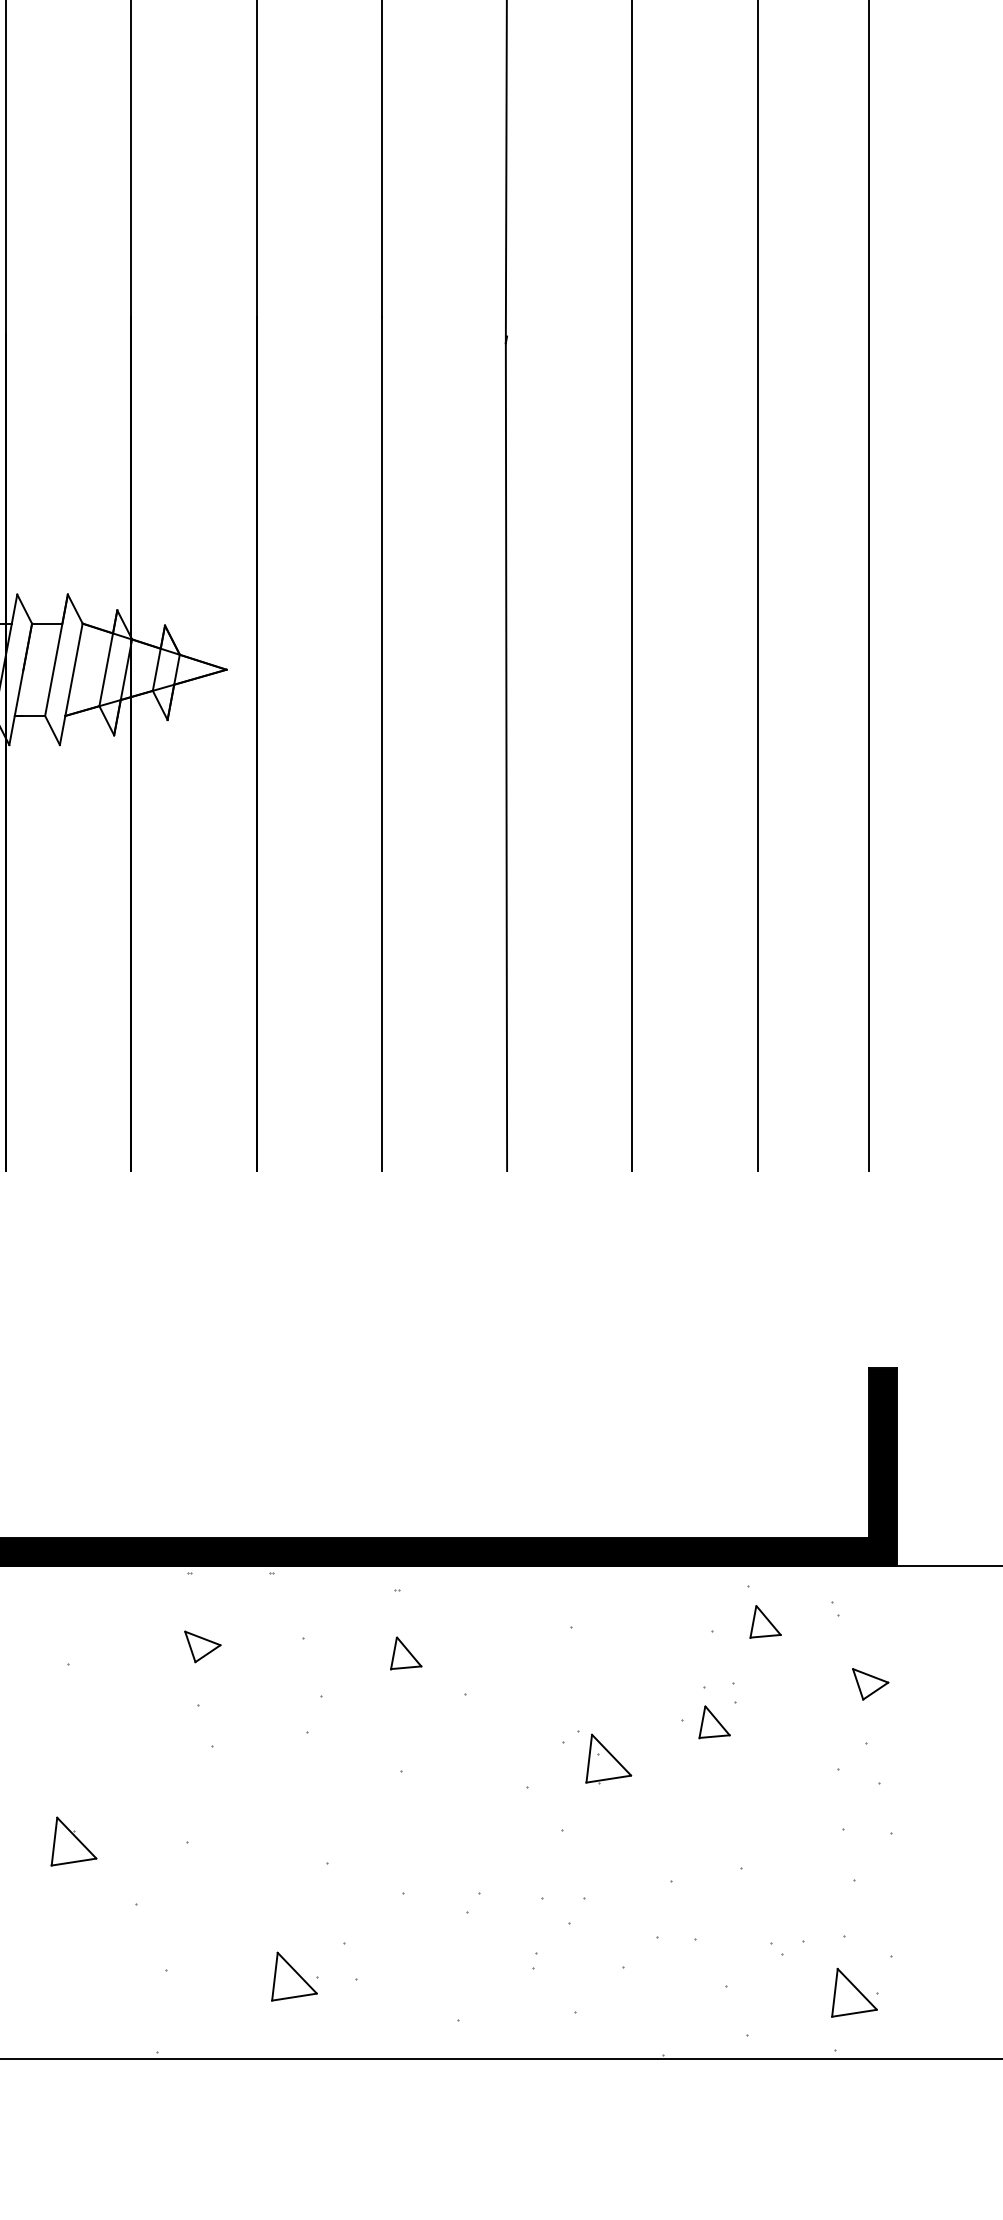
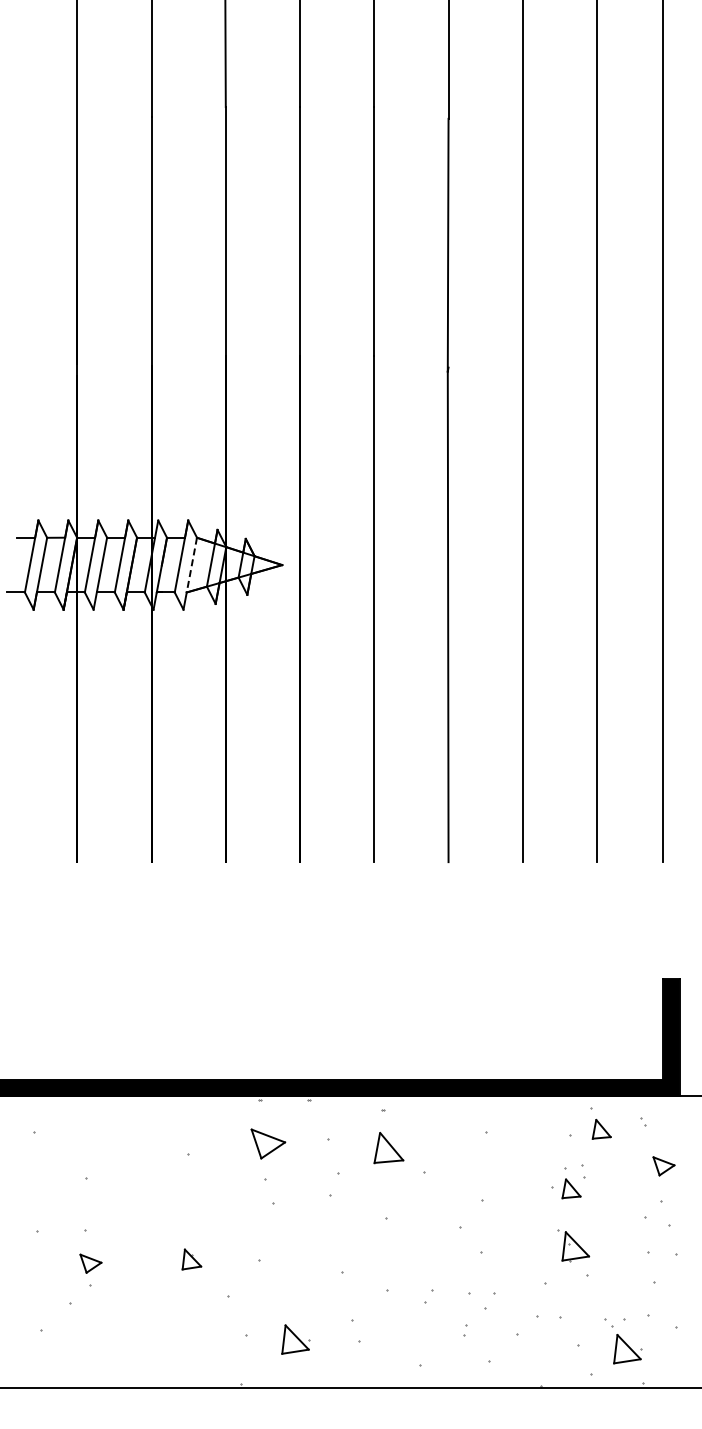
line: (73, 670) -> (191, 565), solid -> dashed
part: (201, 1647) -> (267, 1144), size x1.6
part: (405, 1652) -> (388, 1147), size x1.6
part: (604, 1757) -> (573, 1245), moved
part: (73, 1841) -> (191, 1259), size x0.7
part: (294, 1976) -> (295, 1339), moved
part: (854, 1993) -> (627, 1349), moved

